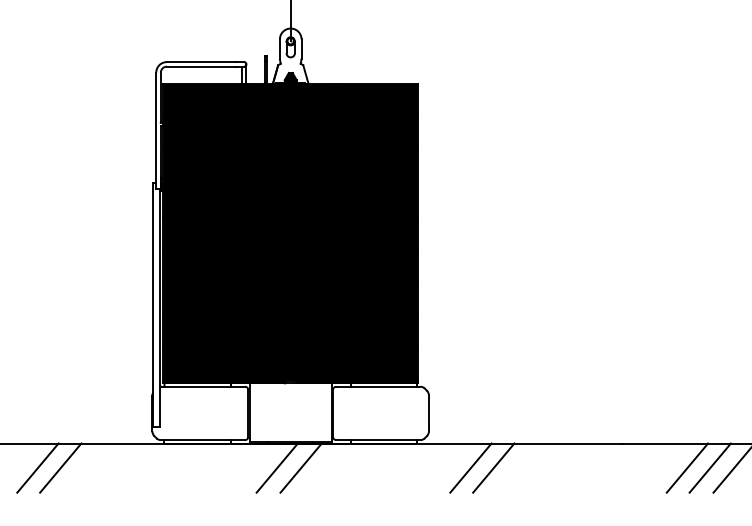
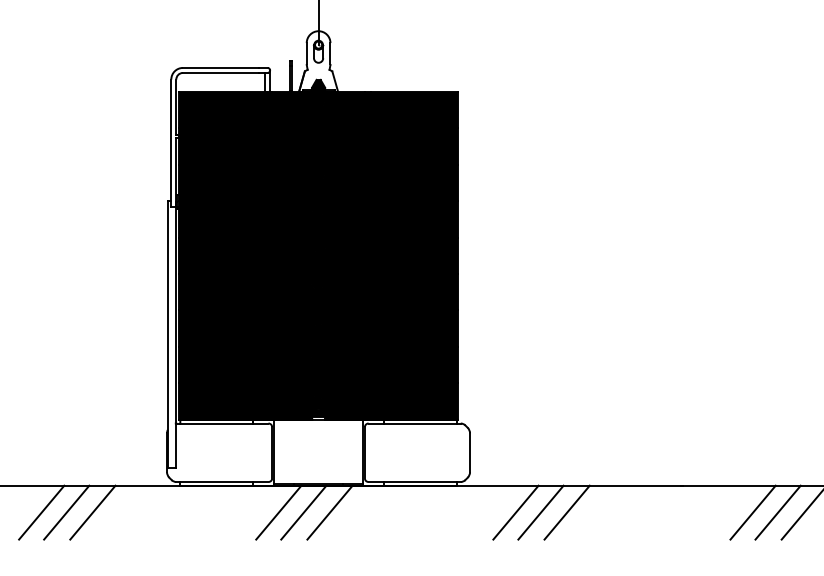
line: (84, 467) -> (92, 512), added
line: (254, 467) -> (278, 512), added
line: (517, 467) -> (566, 512), added

